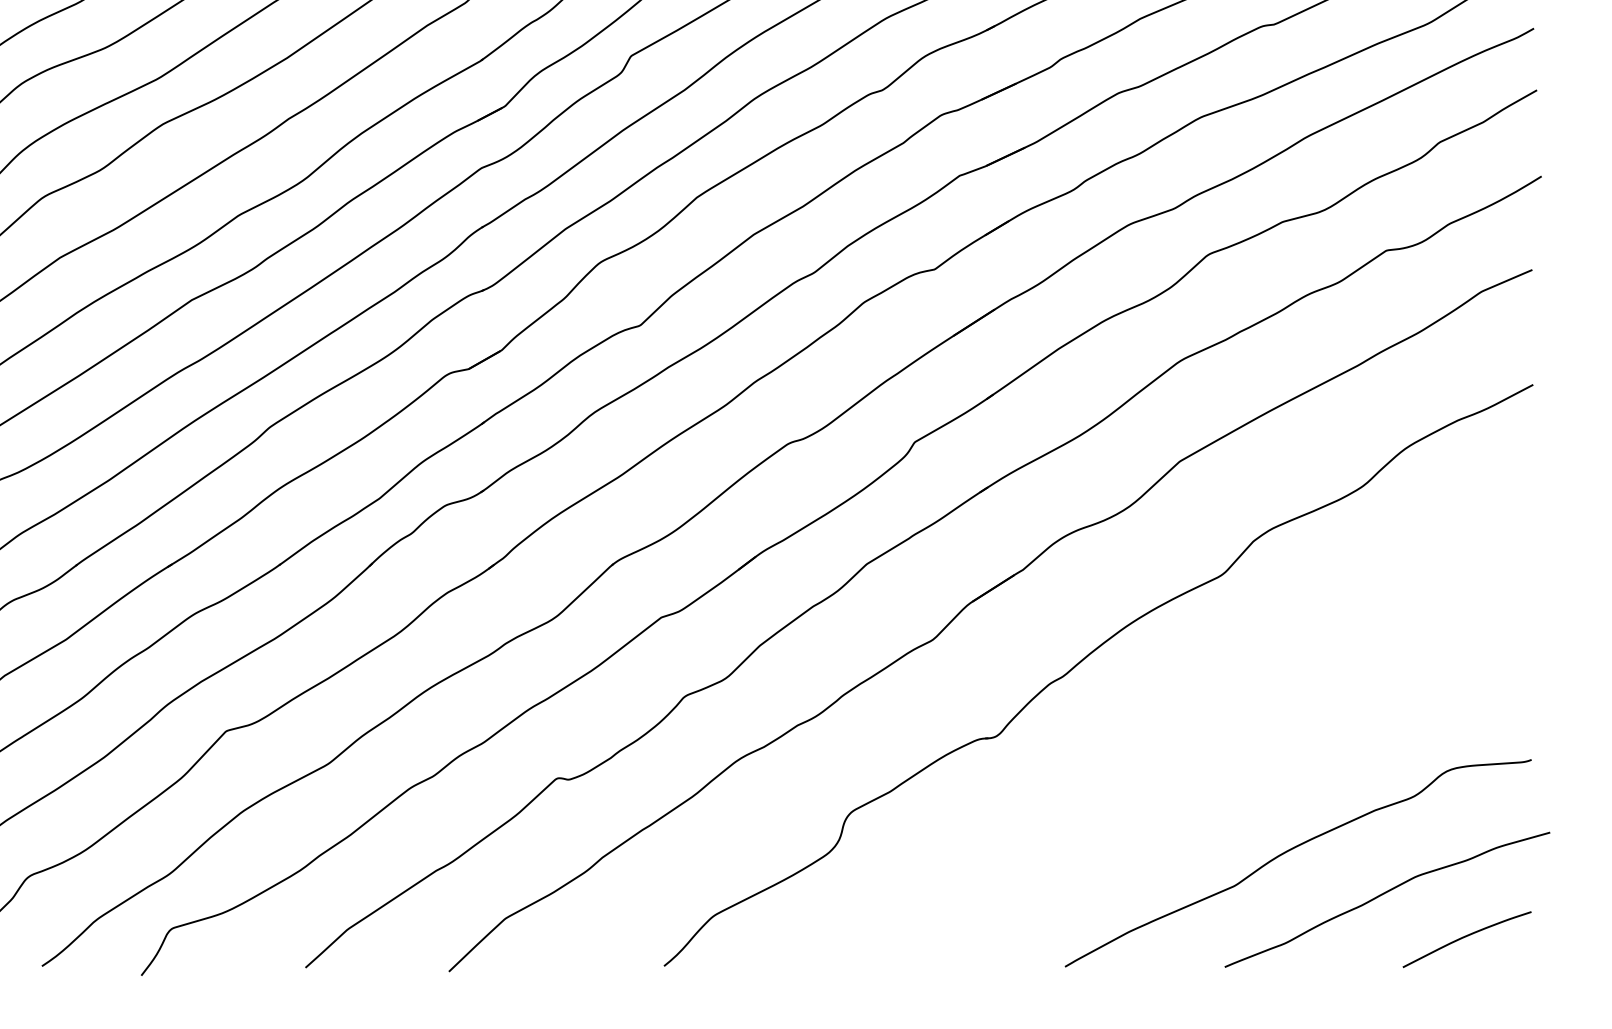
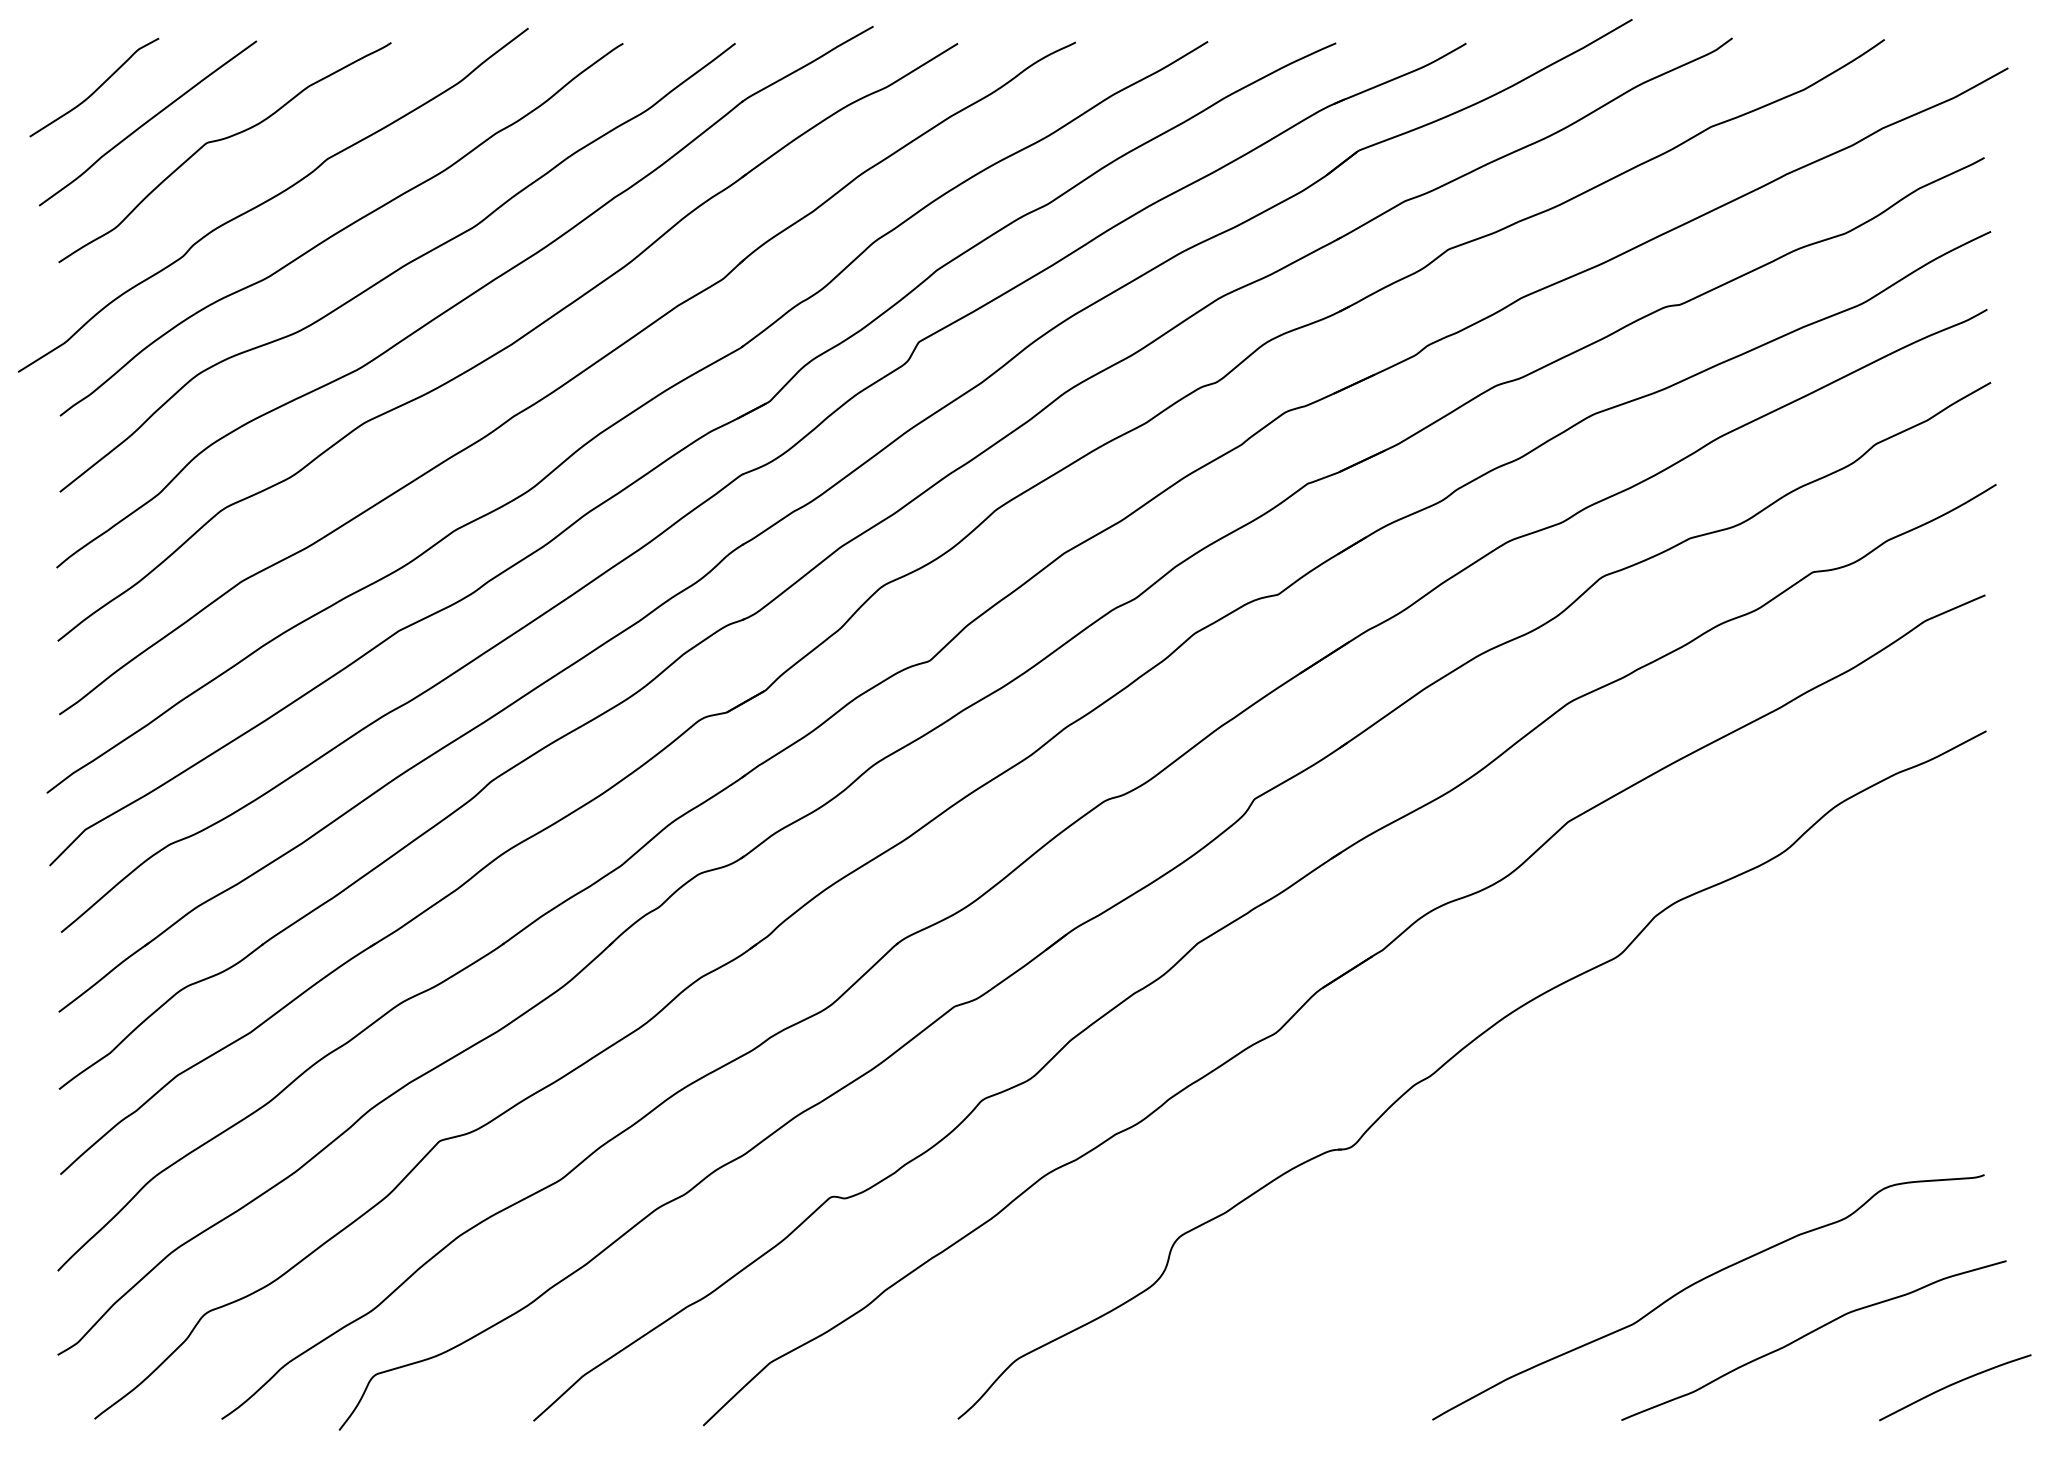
curve: (1467, 936) -> (1955, 1384), moved

